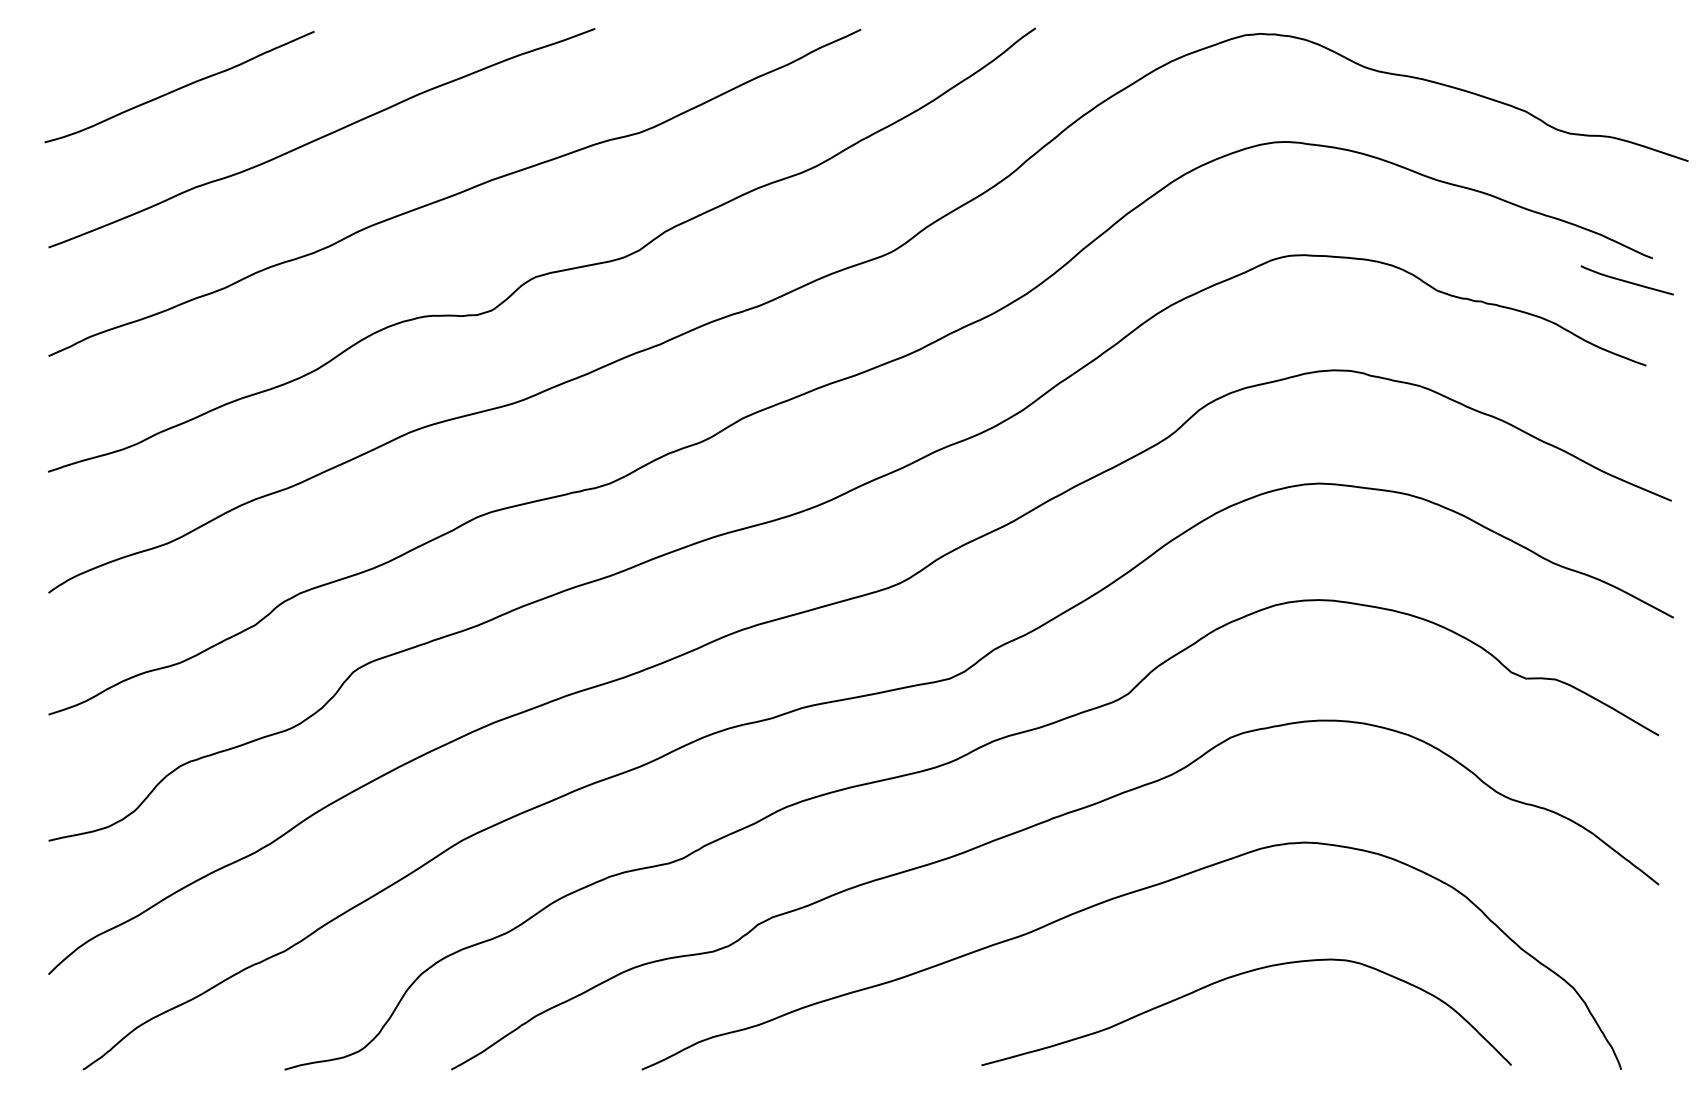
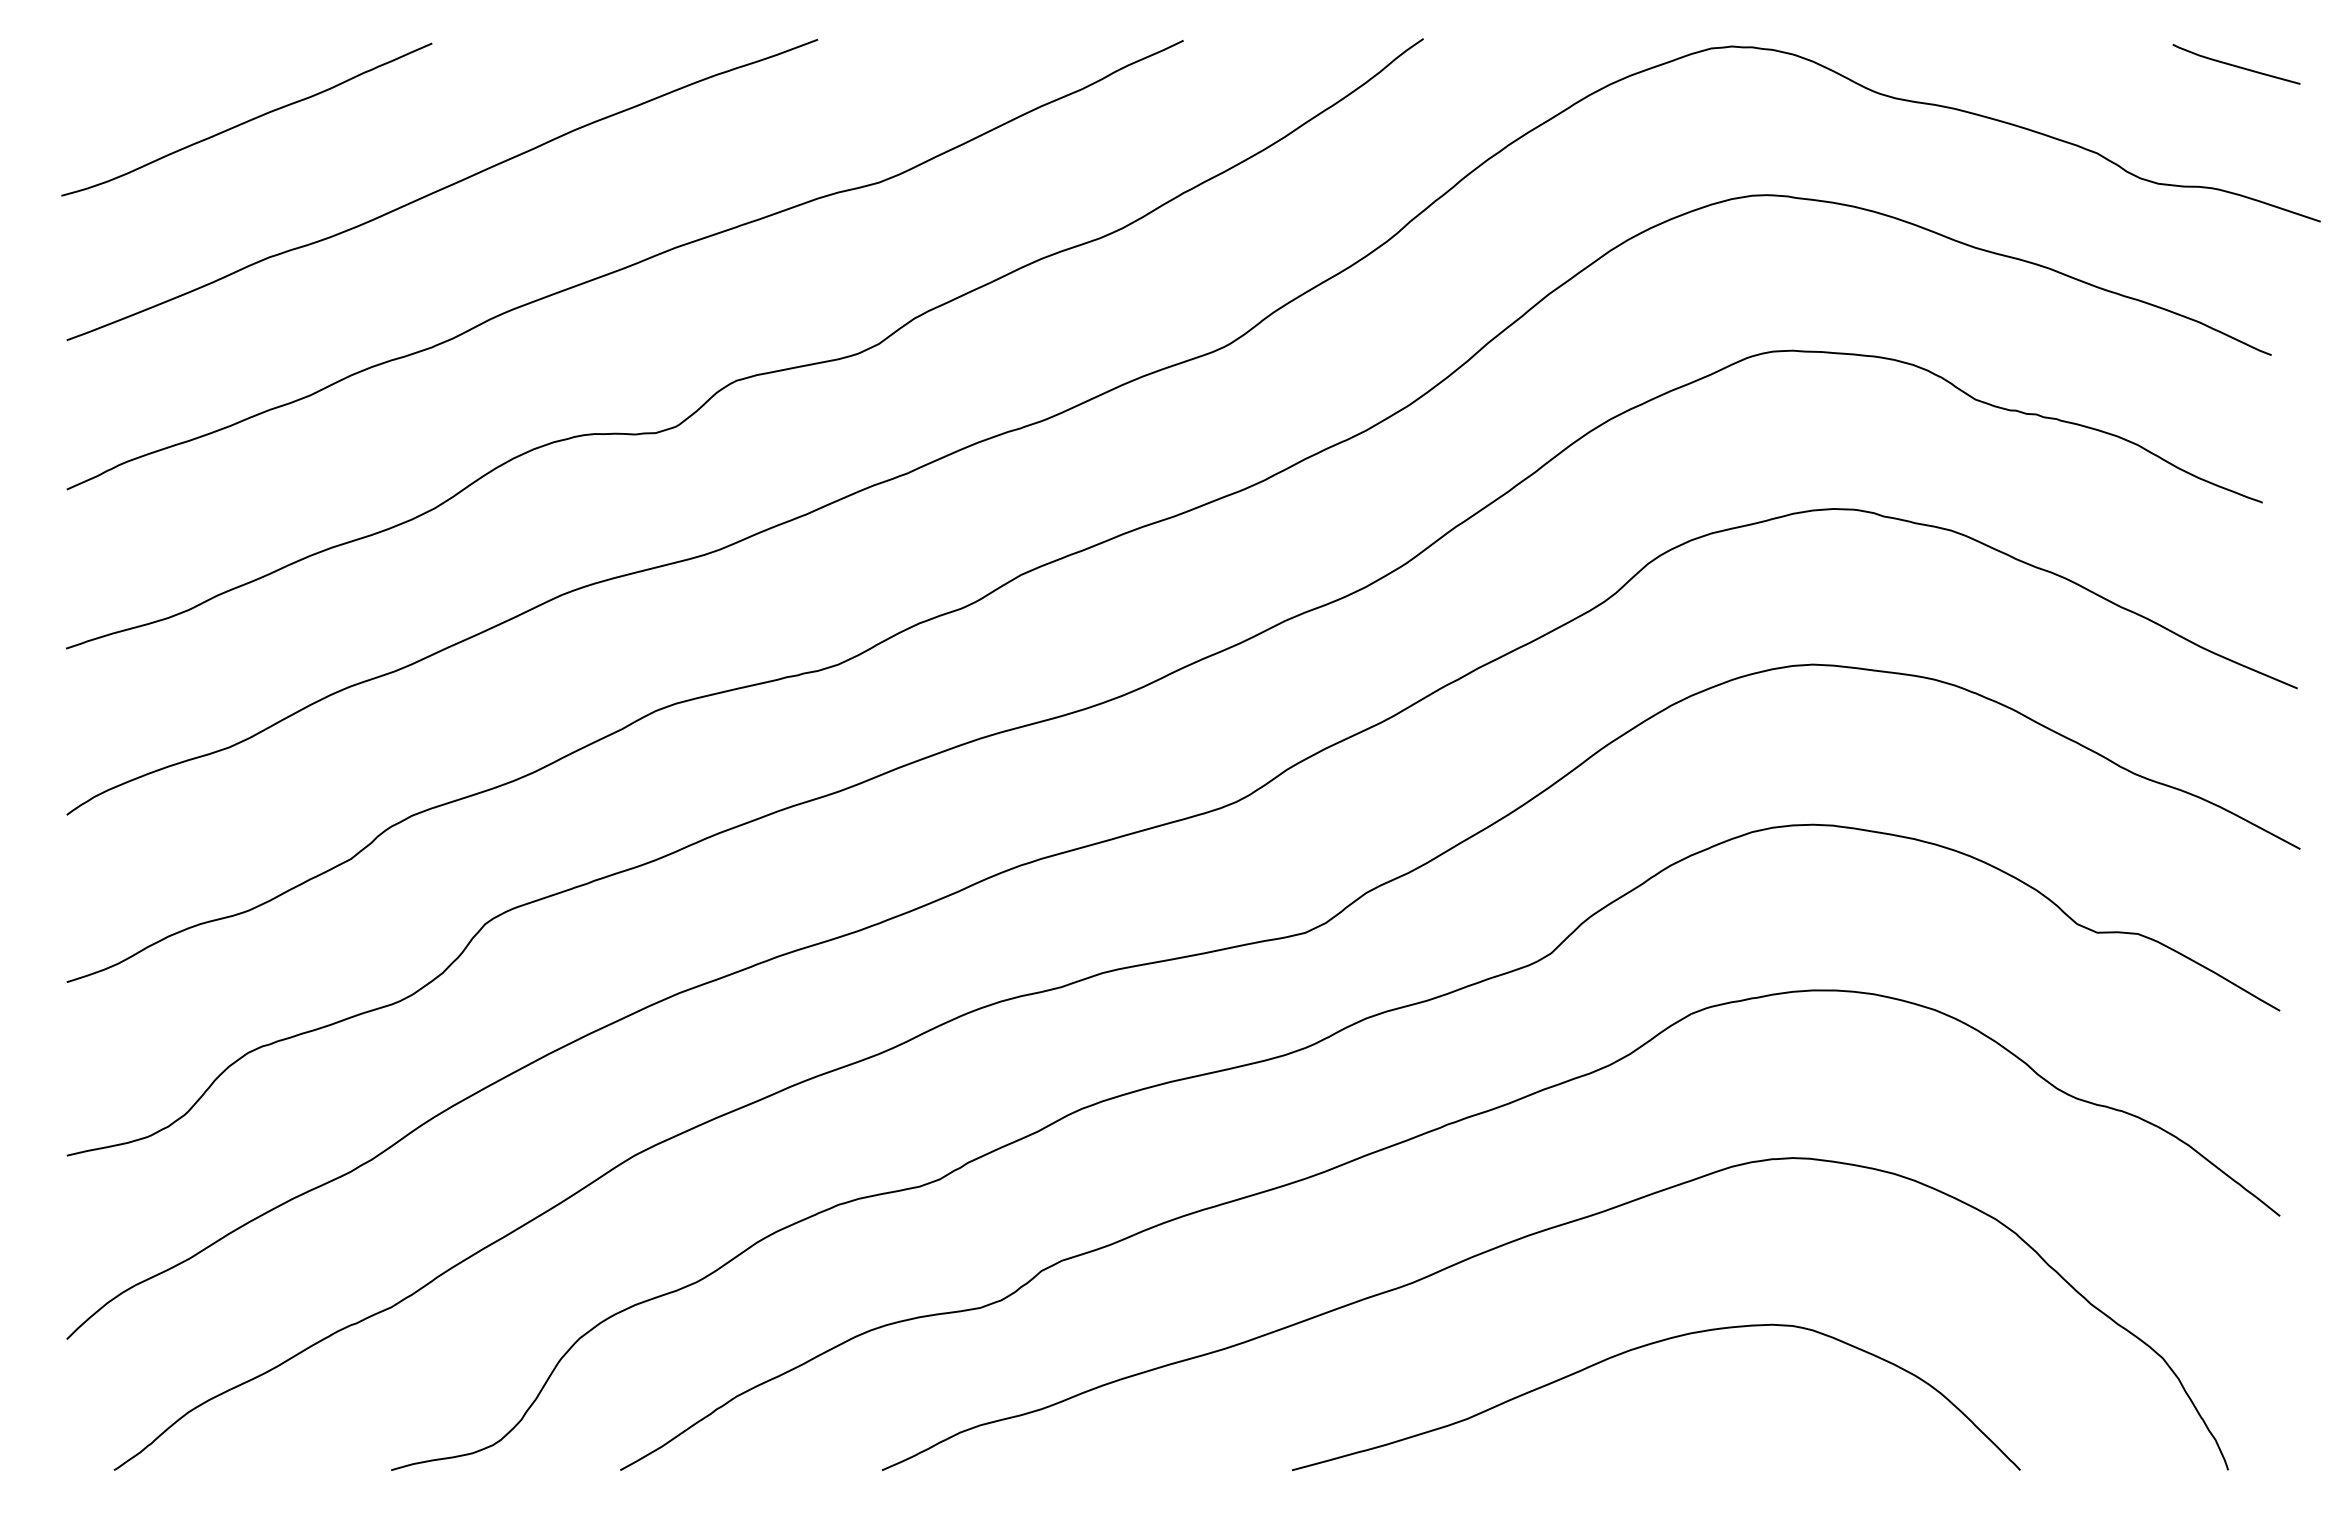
curve: (1627, 281) -> (2236, 65), moved
curve: (1234, 976) -> (1639, 1348), moved

